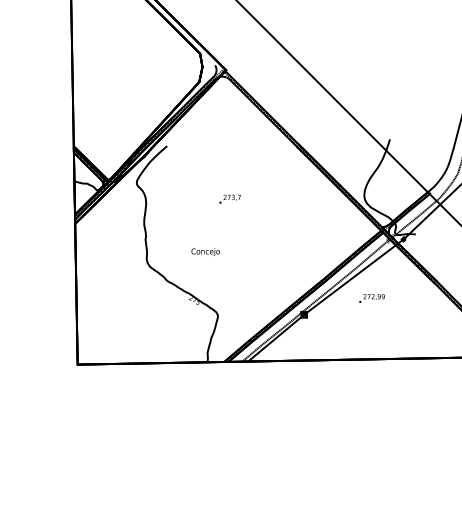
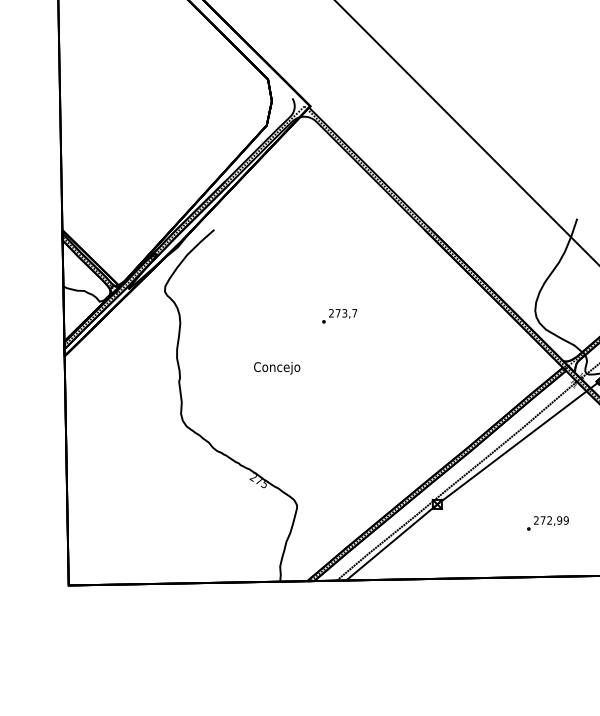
text: (229, 198) -> (338, 315), moved
text: (205, 251) -> (276, 367), moved
text: (371, 298) -> (547, 523), moved

